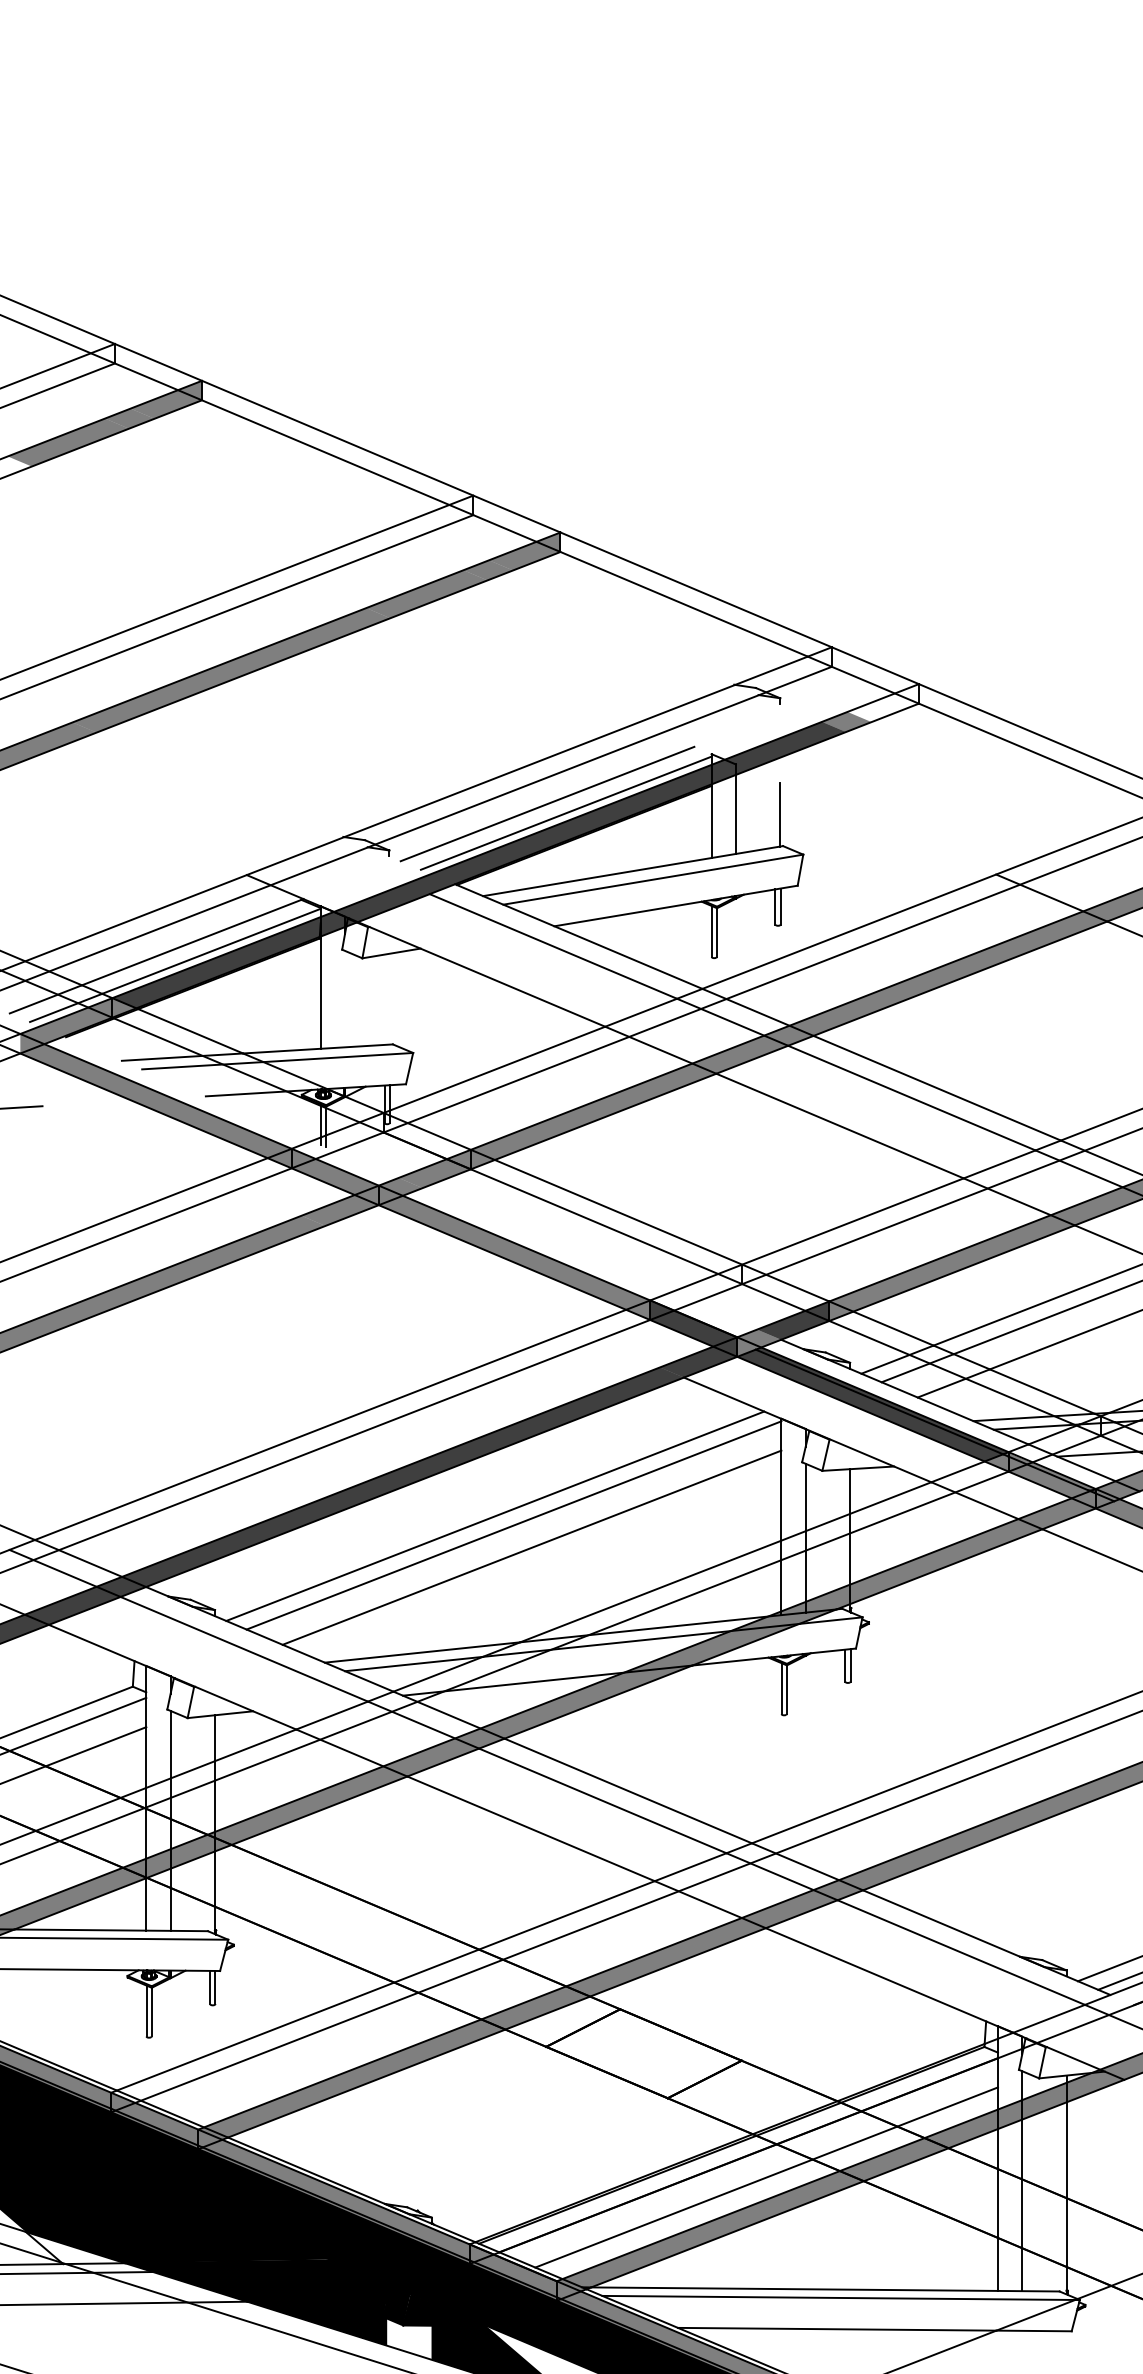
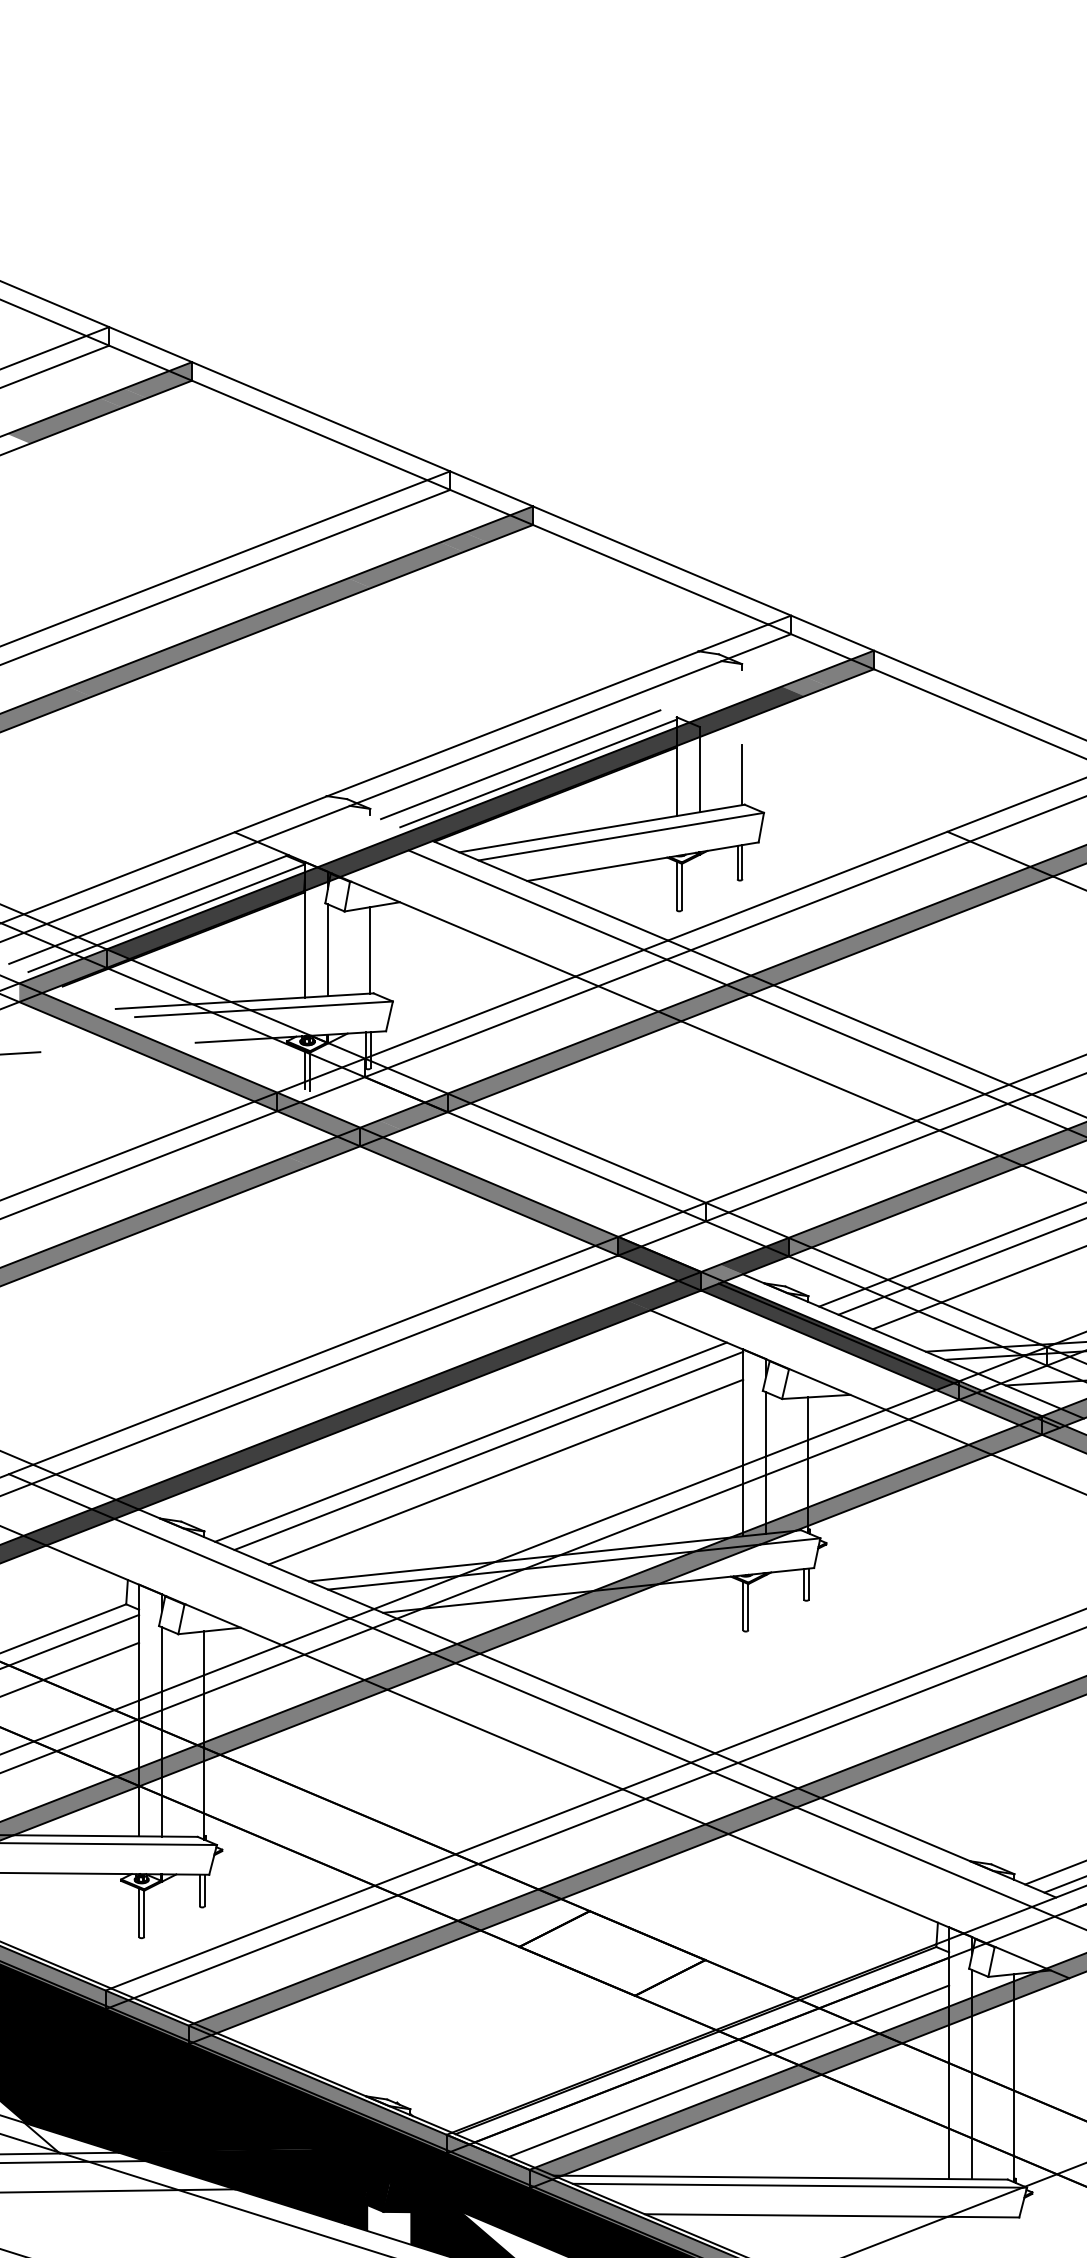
fill: (883, 702) -> (840, 668), added
line: (345, 999) -> (328, 950), added
line: (389, 999) -> (370, 950), added

